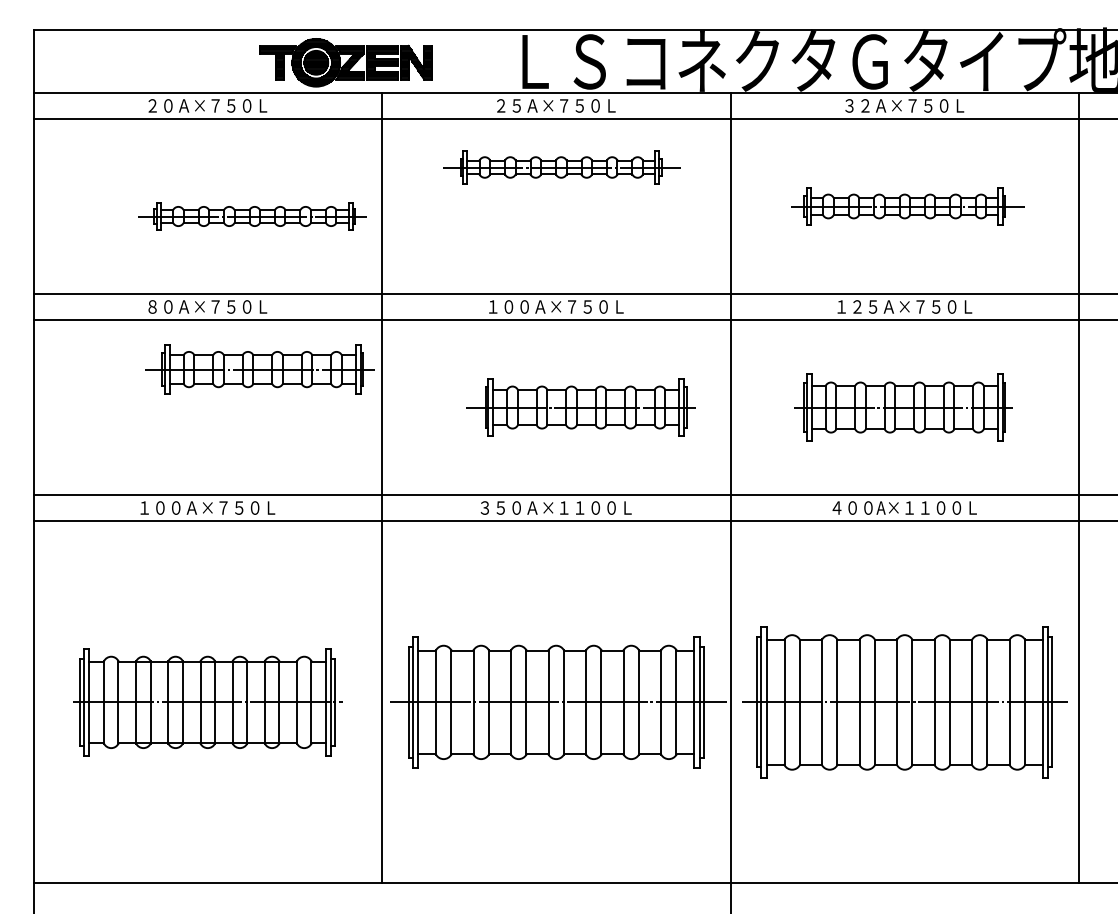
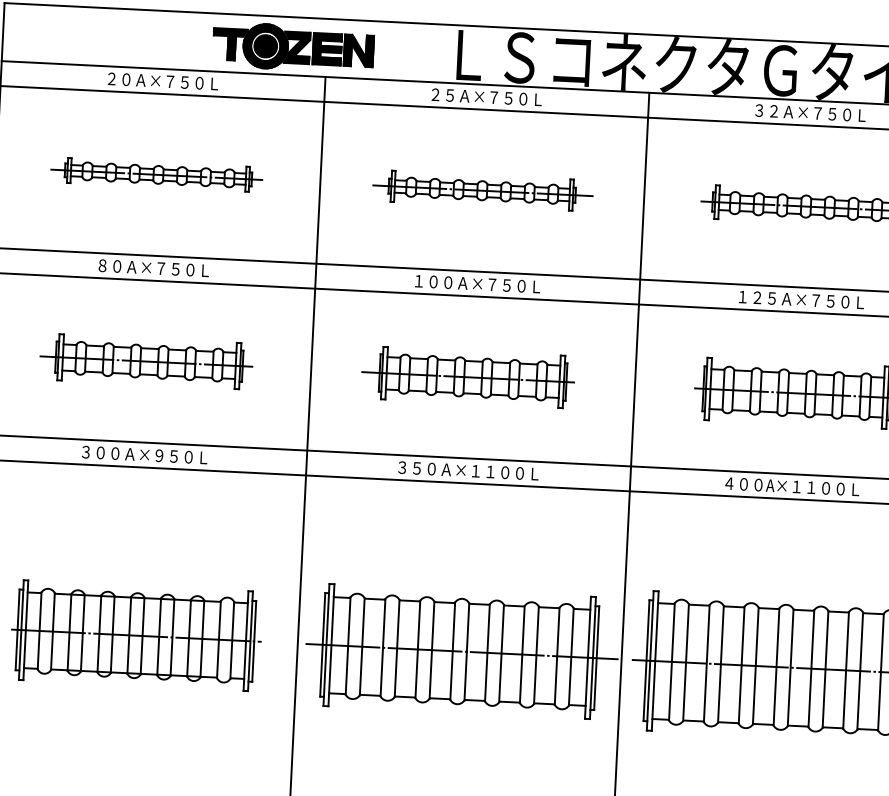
part: (561, 167) -> (482, 190), moved
part: (252, 216) -> (156, 174), moved
part: (259, 369) -> (146, 361), moved
part: (580, 407) -> (467, 377), moved
text: (183, 507) -> (122, 453), １００Ａ×７５０Ｌ -> ３００Ａ×９５０Ｌ

